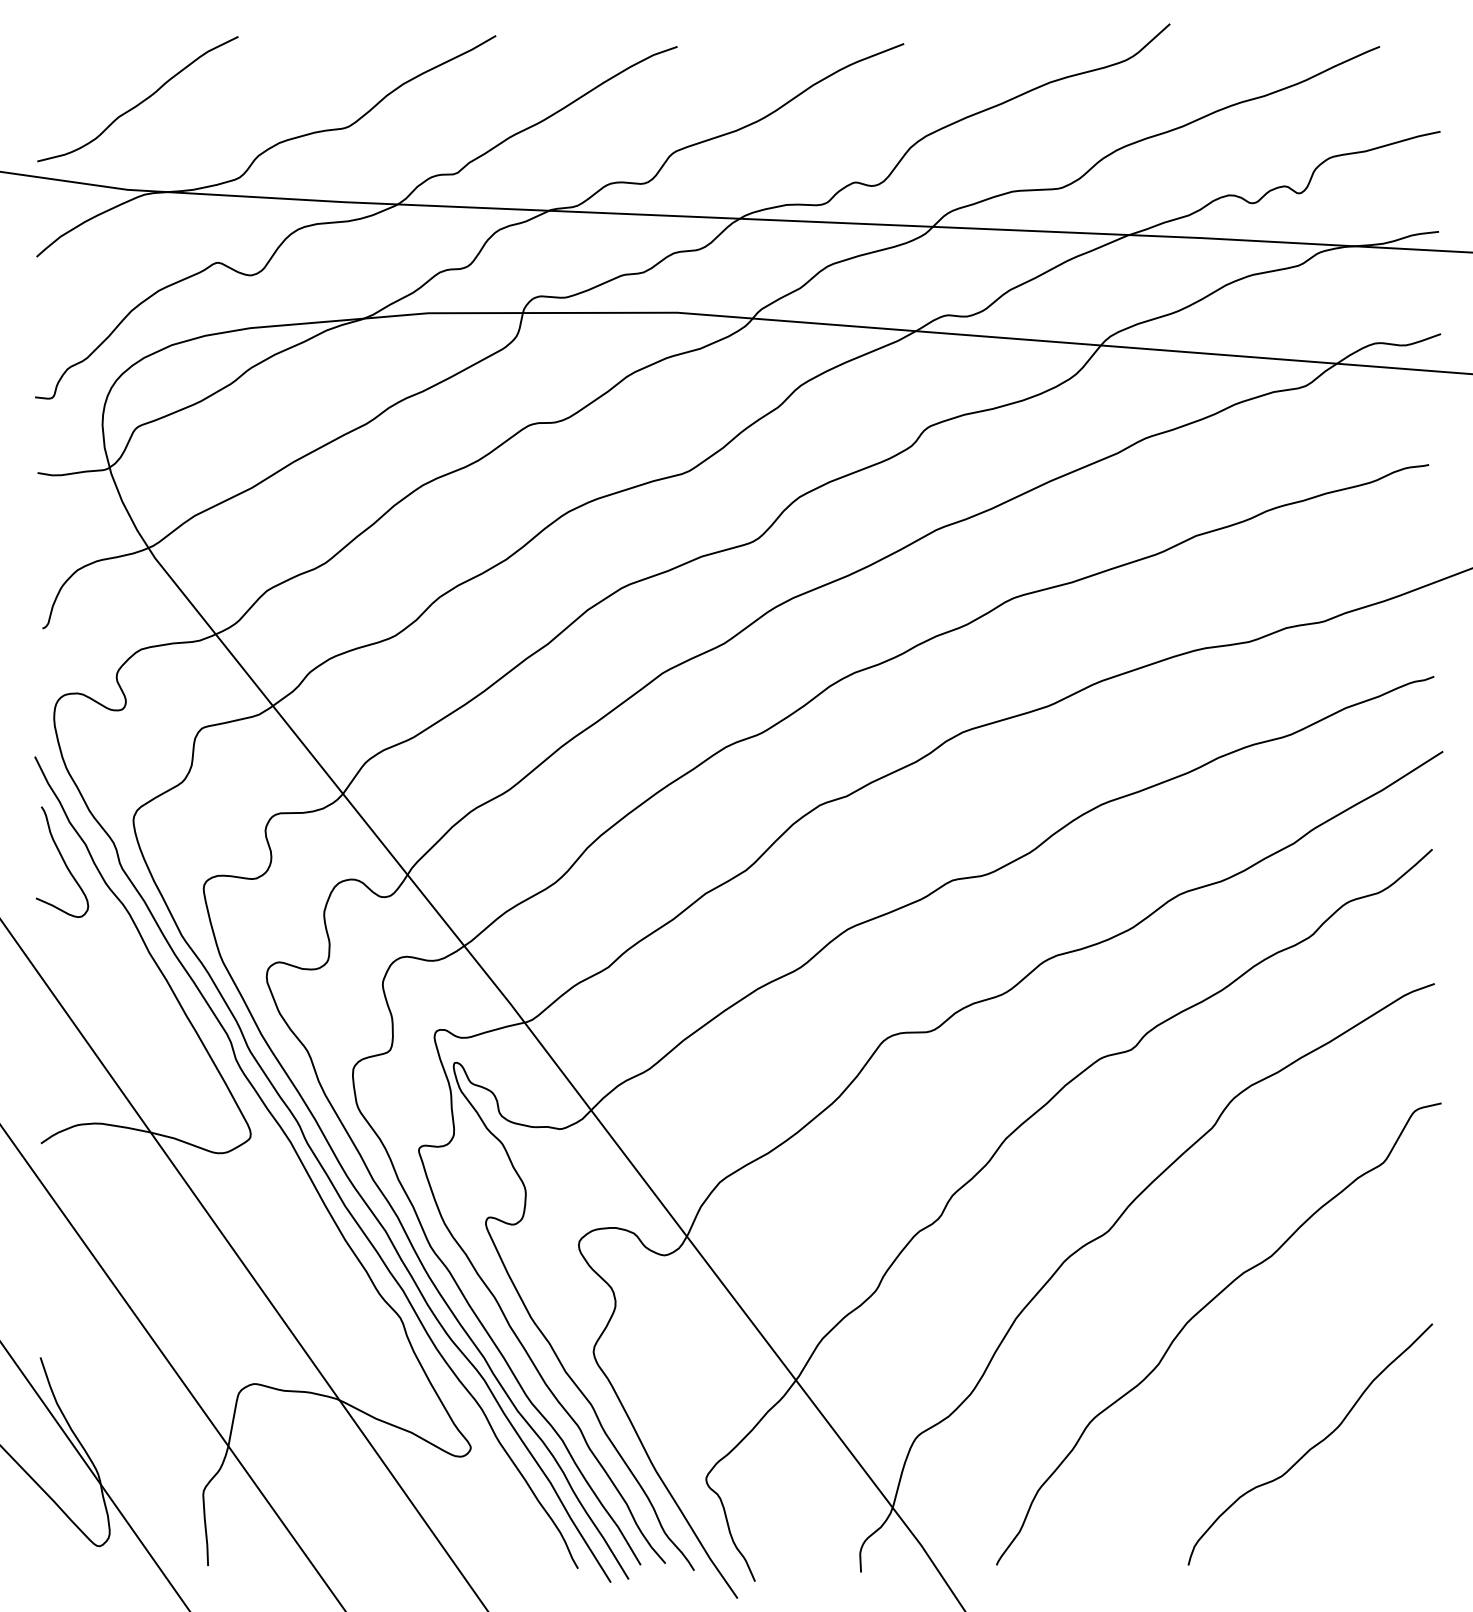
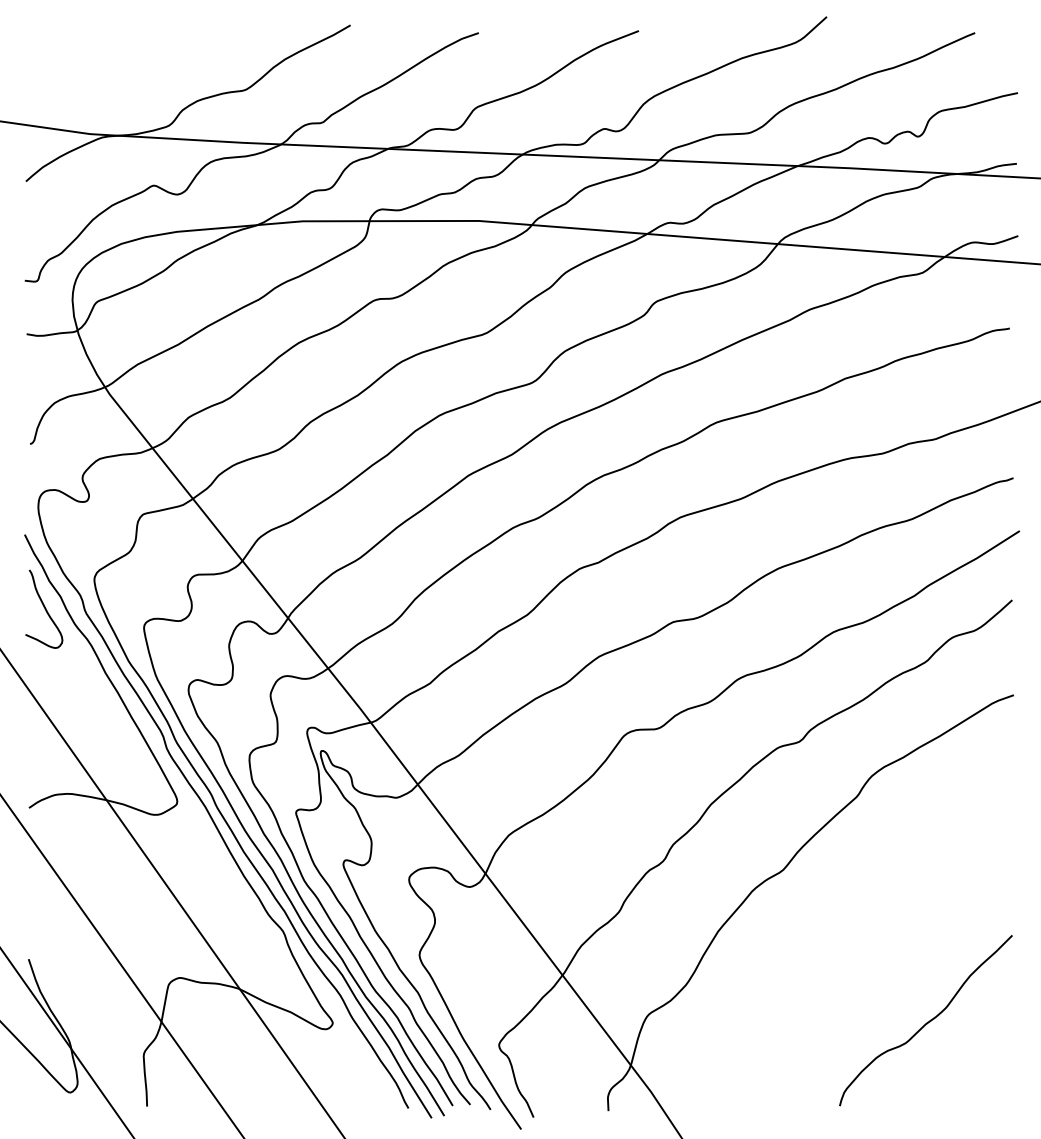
curve: (139, 102) -> (98, 72), removed
curve: (1202, 1310) -> (849, 925), removed

